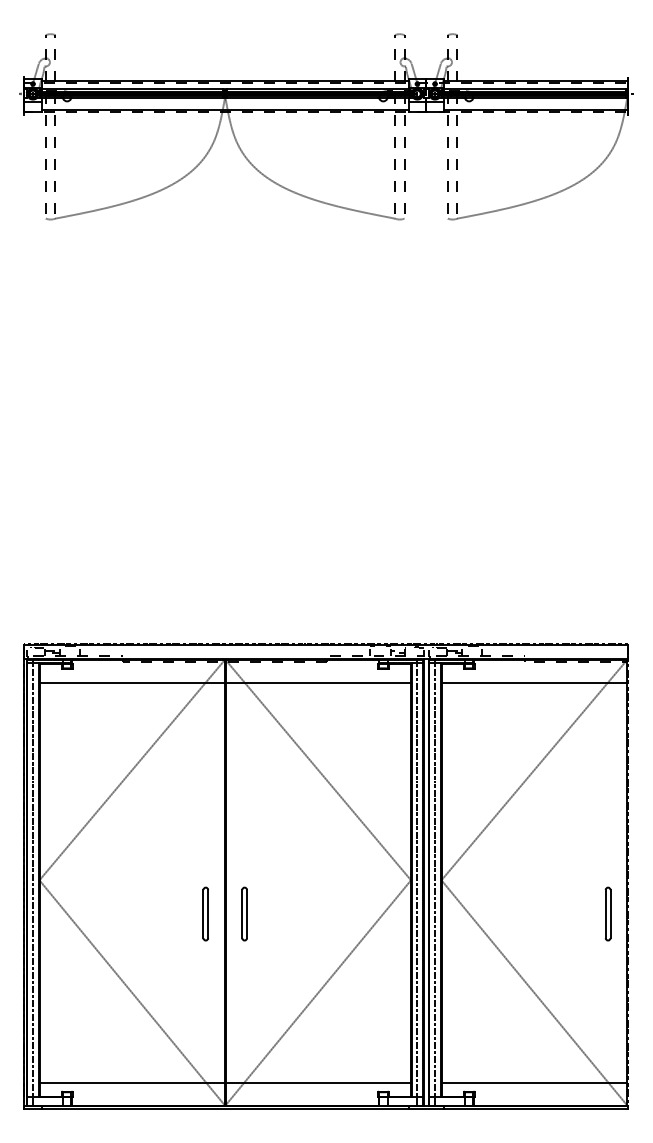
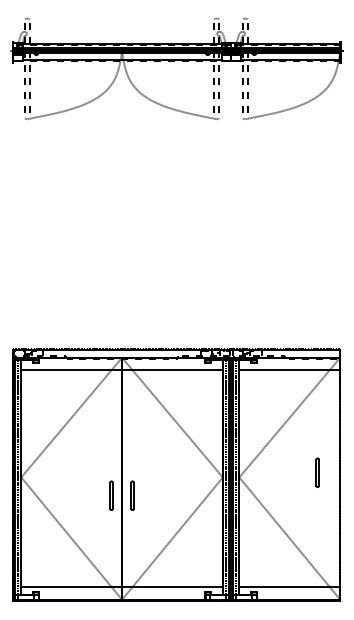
line: (605, 913) -> (316, 472), moved

